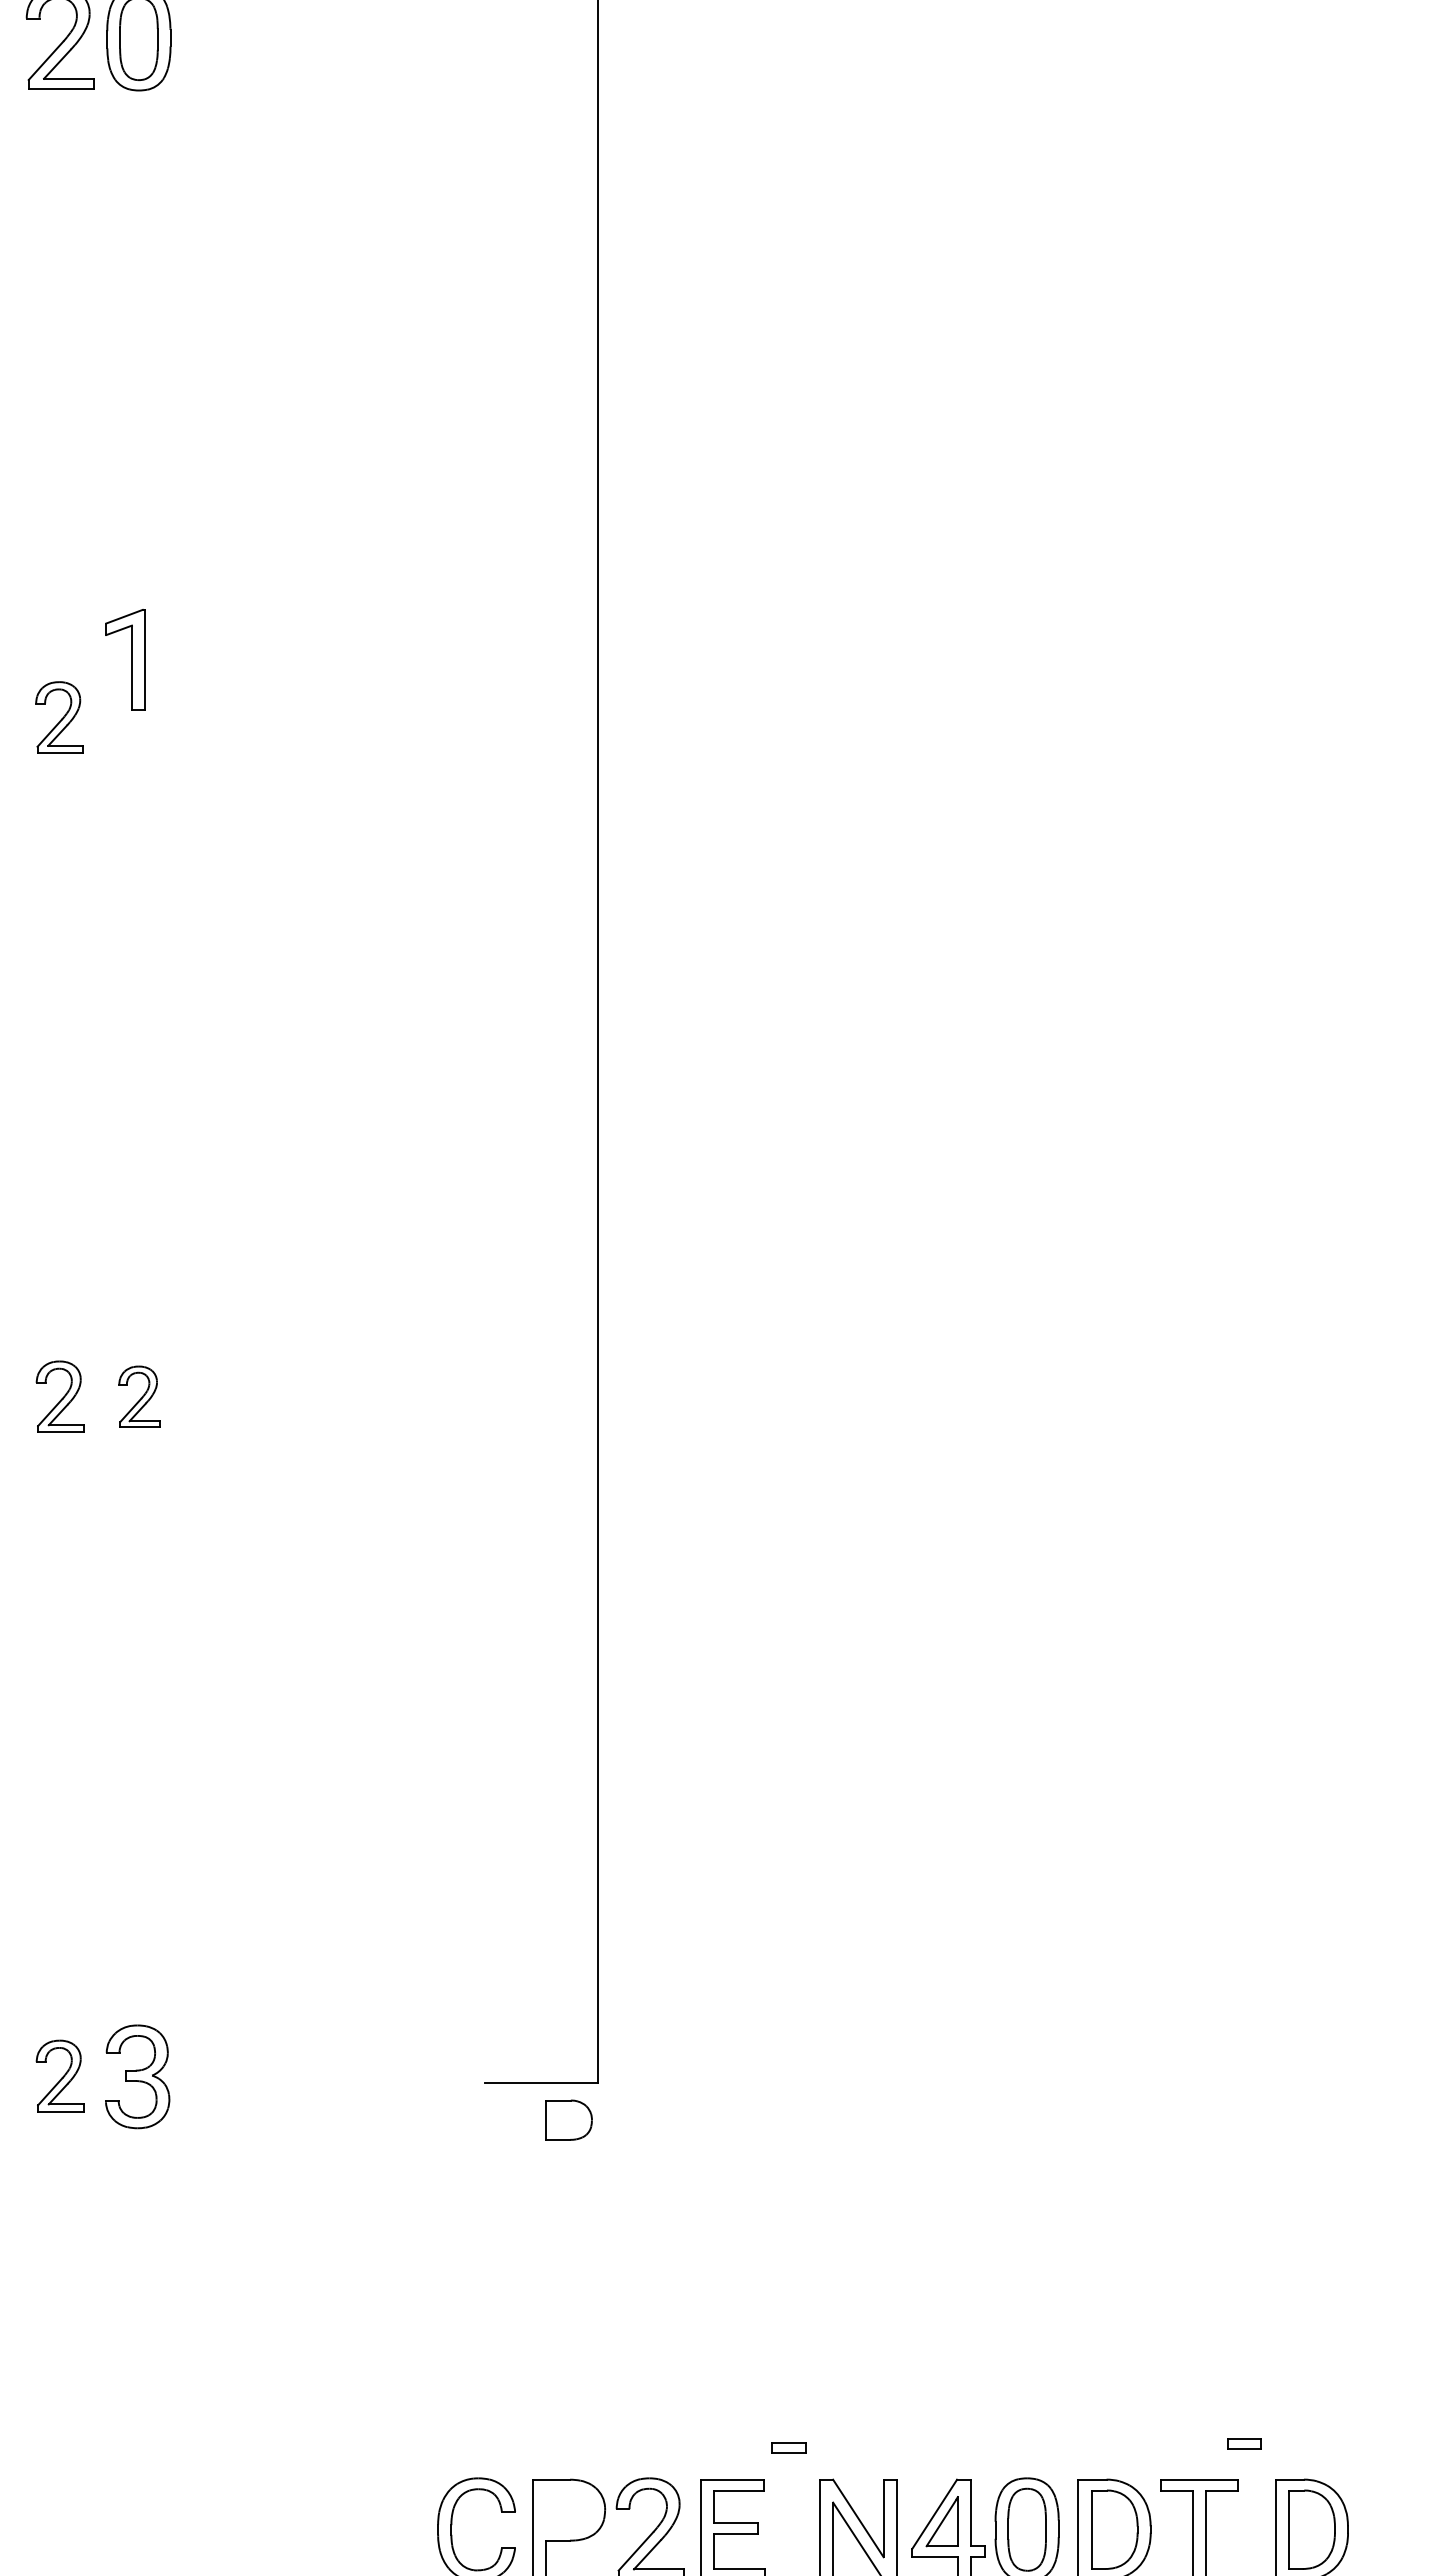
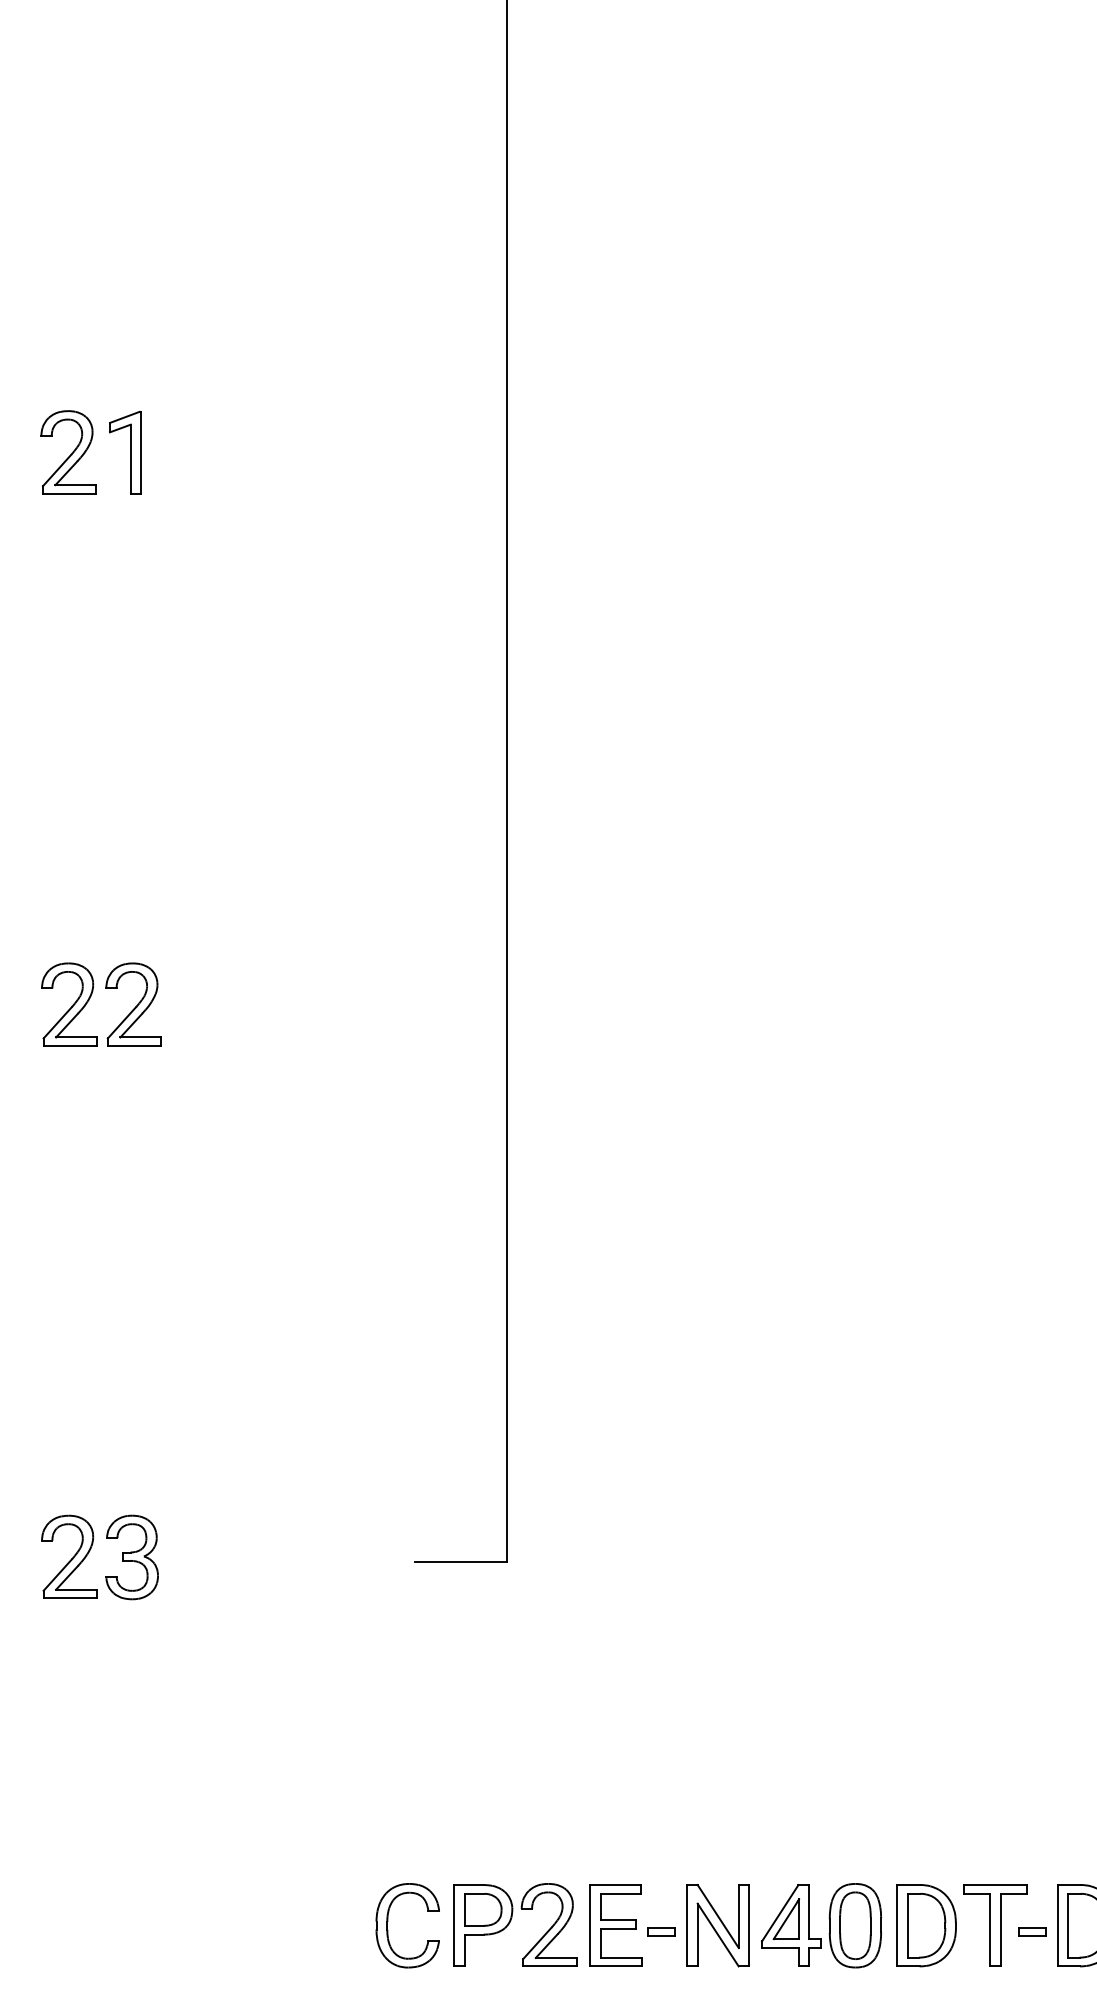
part: (125, 659) -> (125, 452), moved
part: (59, 717) -> (68, 452), size x1.43
part: (59, 1396) -> (68, 1004), size x1.43
part: (139, 1396) -> (133, 1004), size x1.67
part: (59, 2075) -> (68, 1556), size x1.43
part: (568, 2119) -> (482, 1909), moved
part: (1244, 2443) -> (1032, 1931), moved
part: (788, 2447) -> (661, 1931), moved

